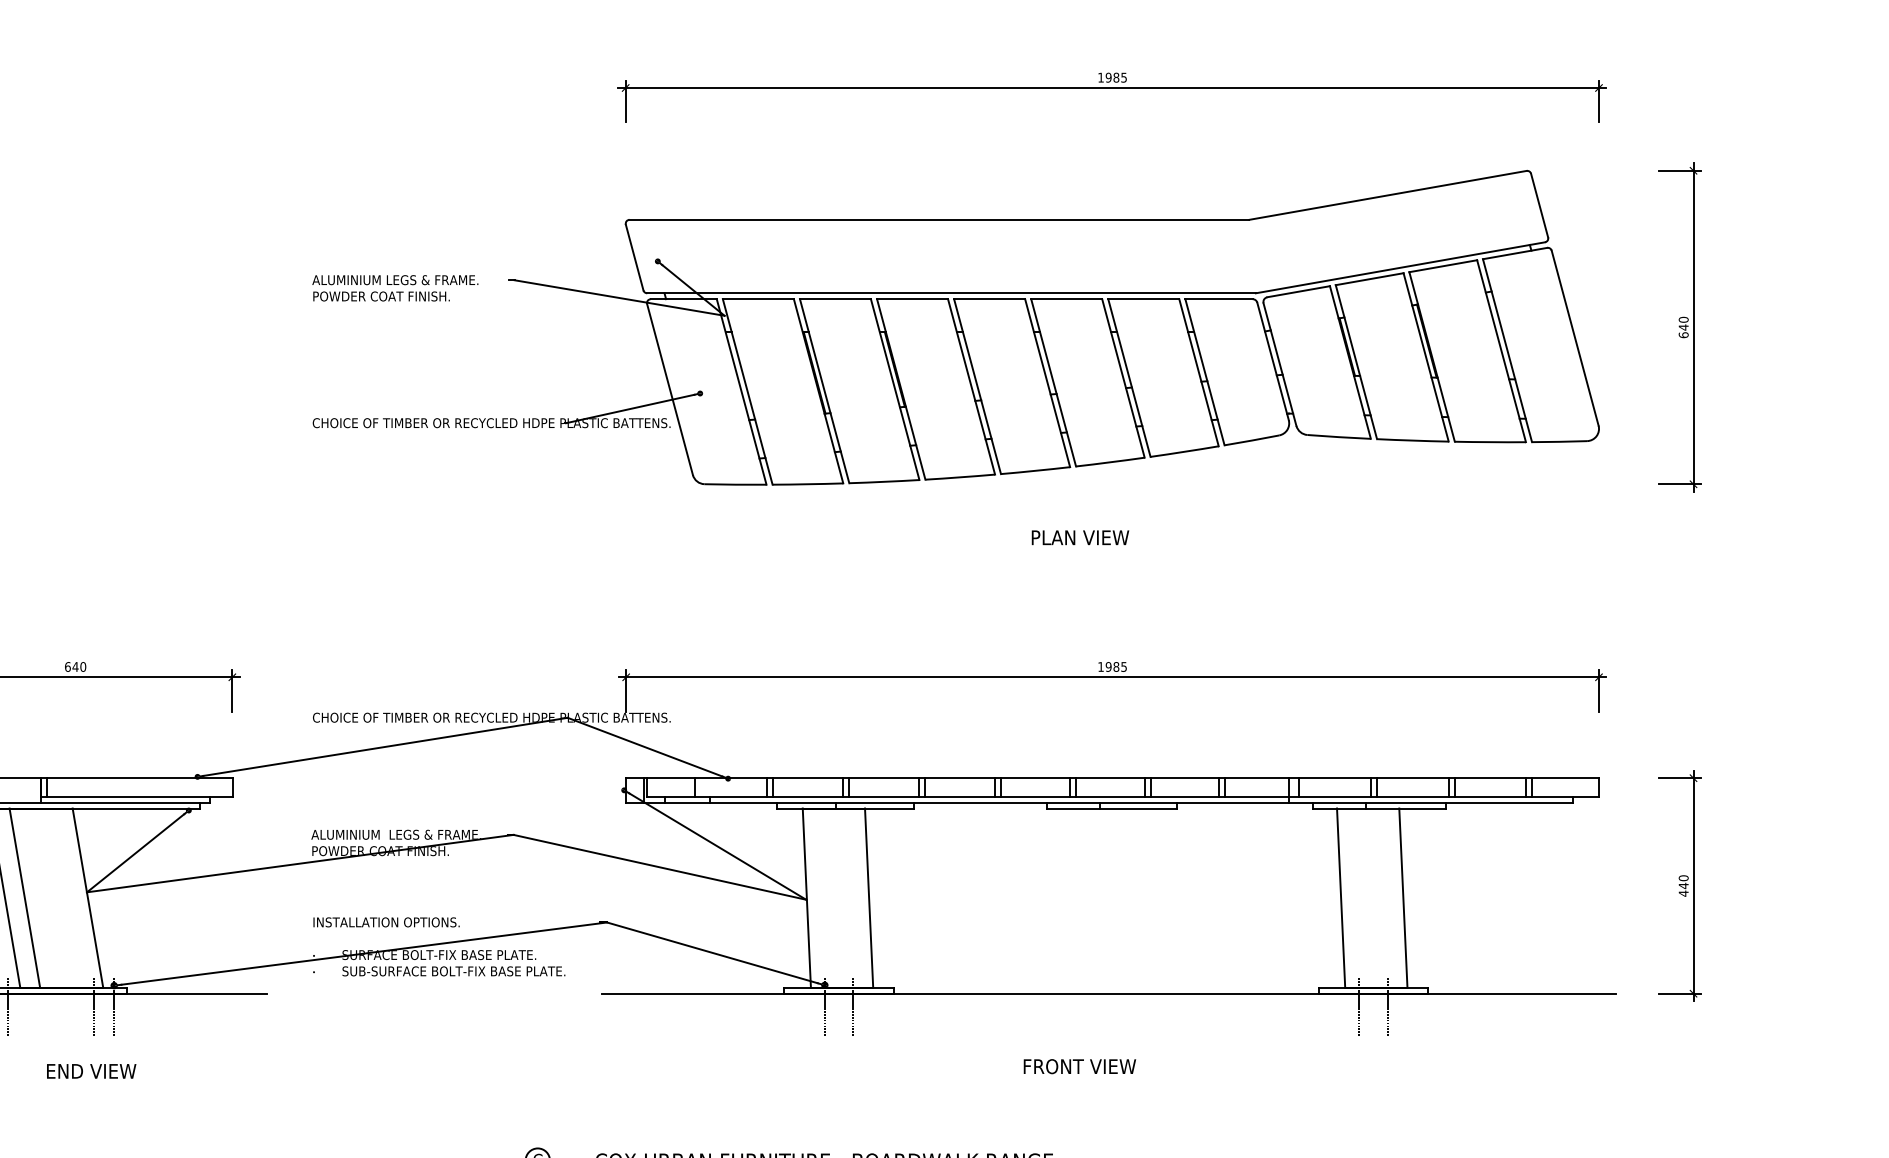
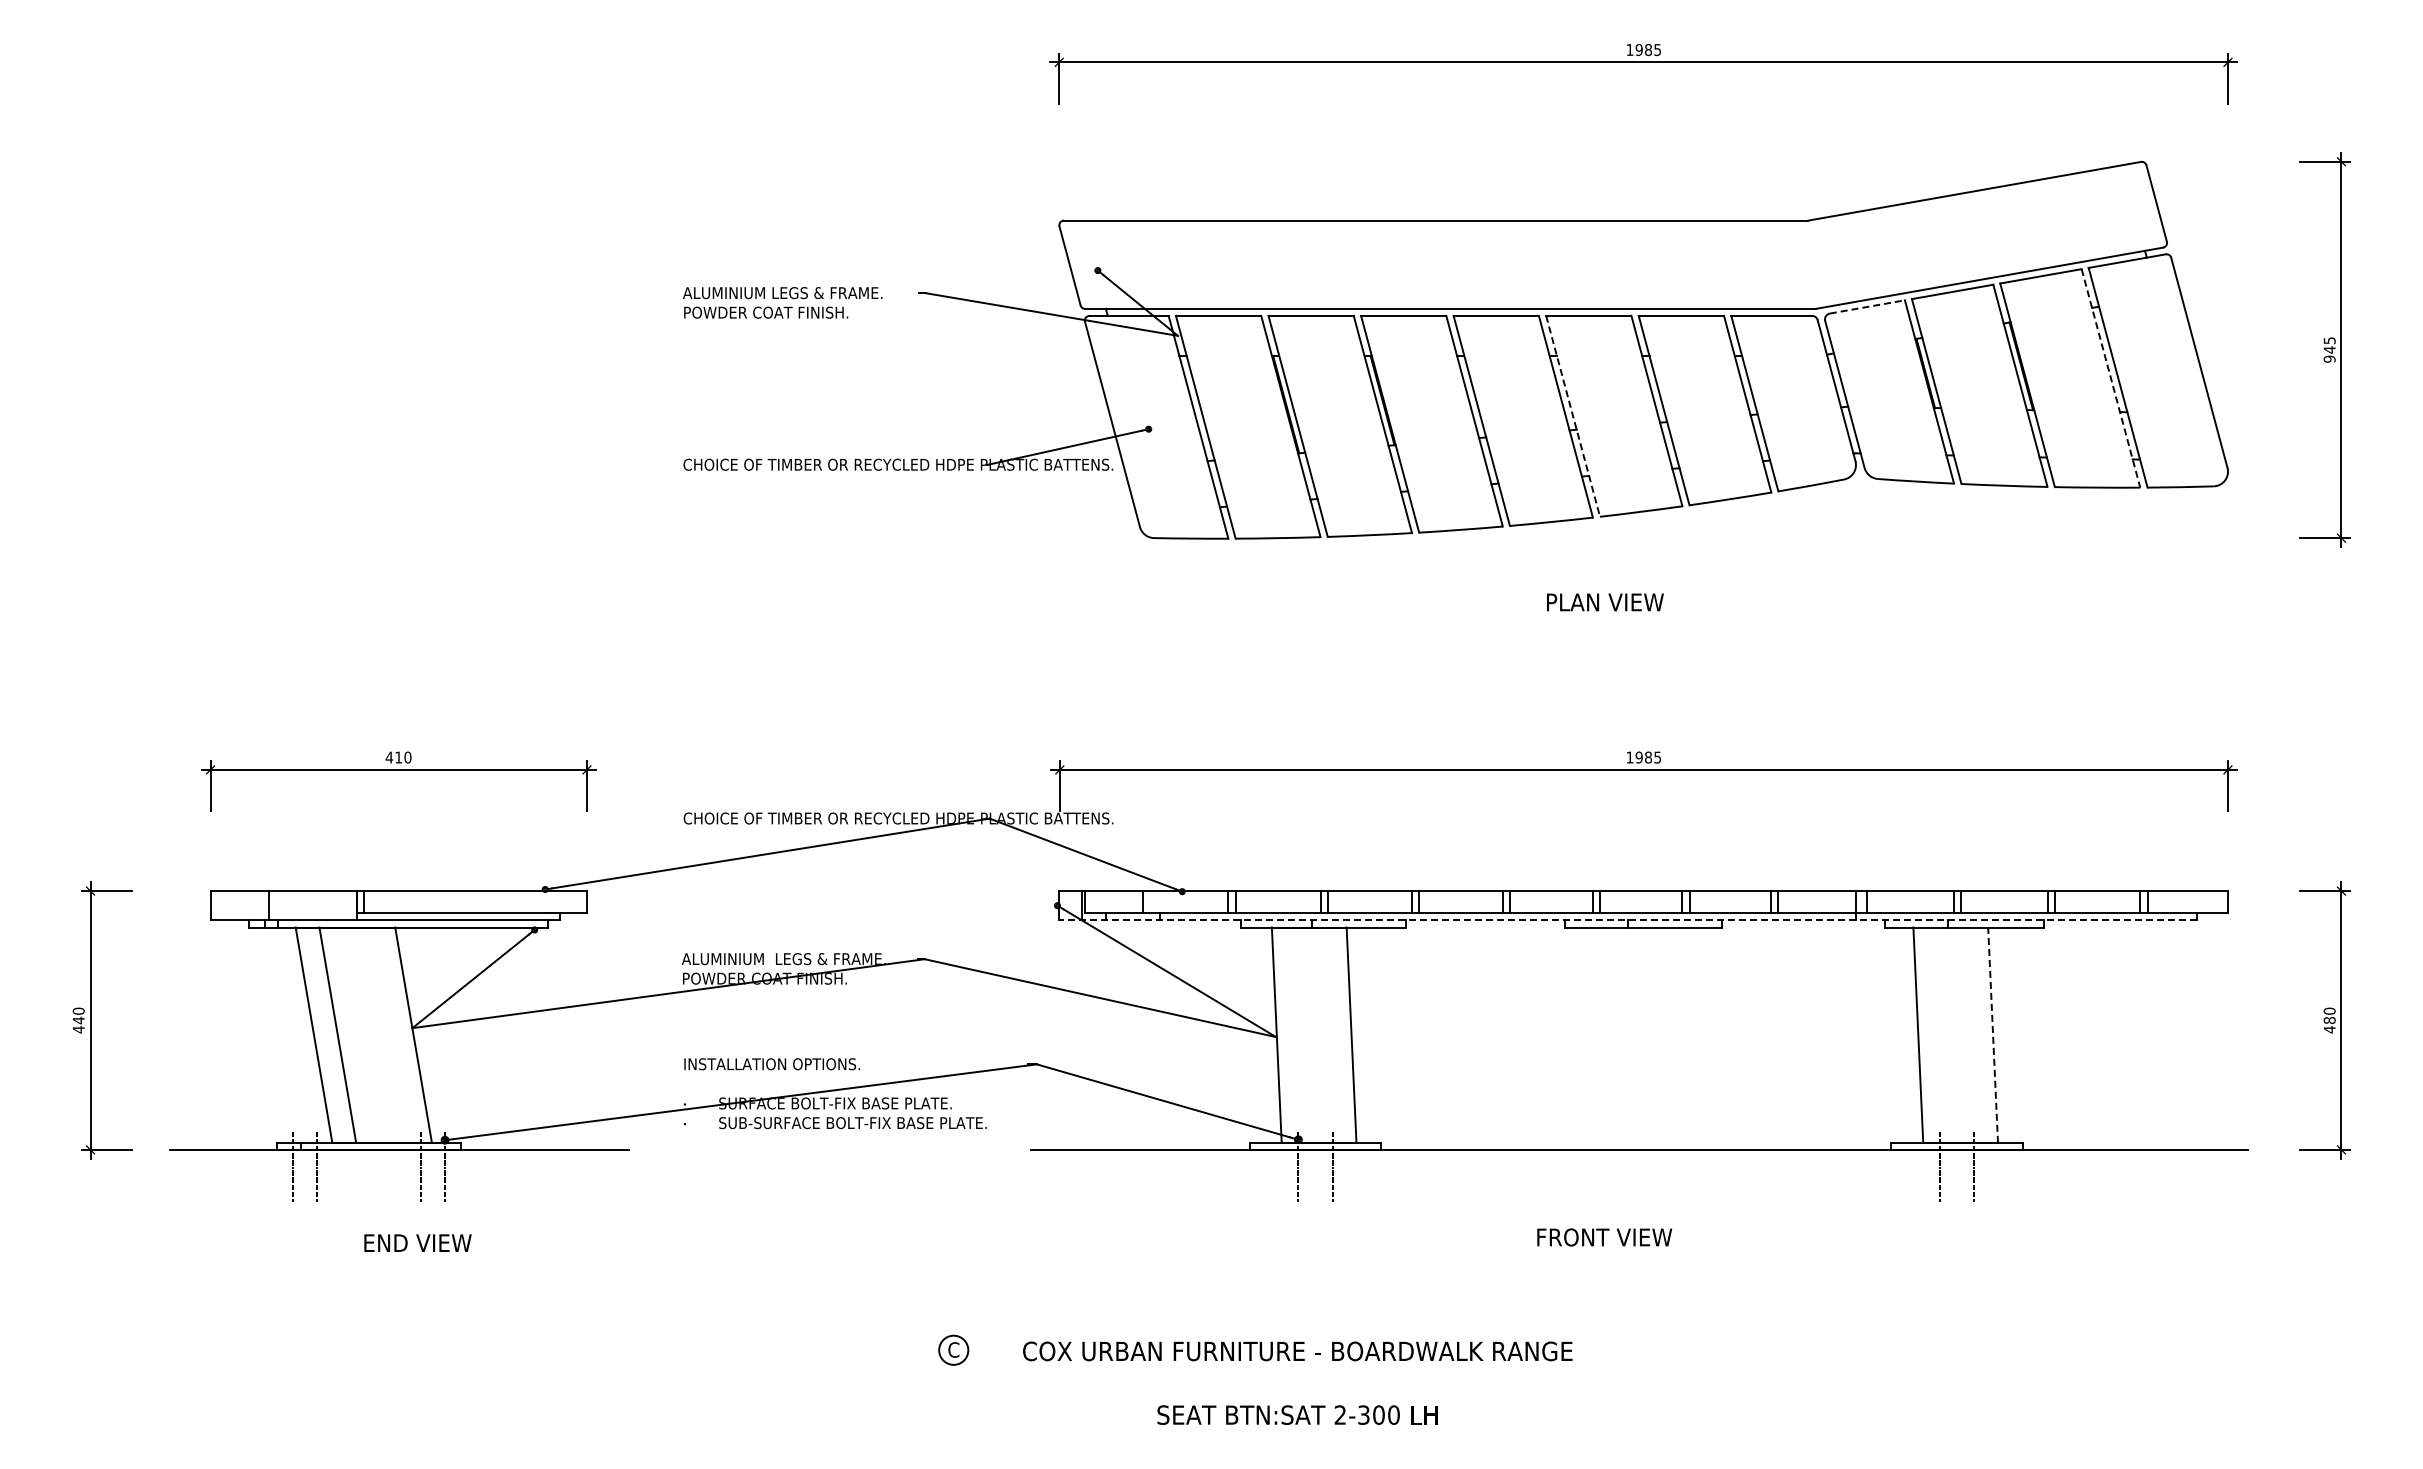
line: (1298, 291) -> (1867, 306), solid -> dashed
text: (1683, 327) -> (2329, 349), 640 -> 945
line: (1501, 351) -> (2111, 378), solid -> dashed
line: (1053, 382) -> (1573, 416), solid -> dashed
text: (71, 666) -> (393, 757), 640 -> 410
line: (1099, 802) -> (1628, 920), solid -> dashed
text: (1683, 885) -> (2329, 1020), 440 -> 480
line: (1403, 898) -> (1993, 1035), solid -> dashed

